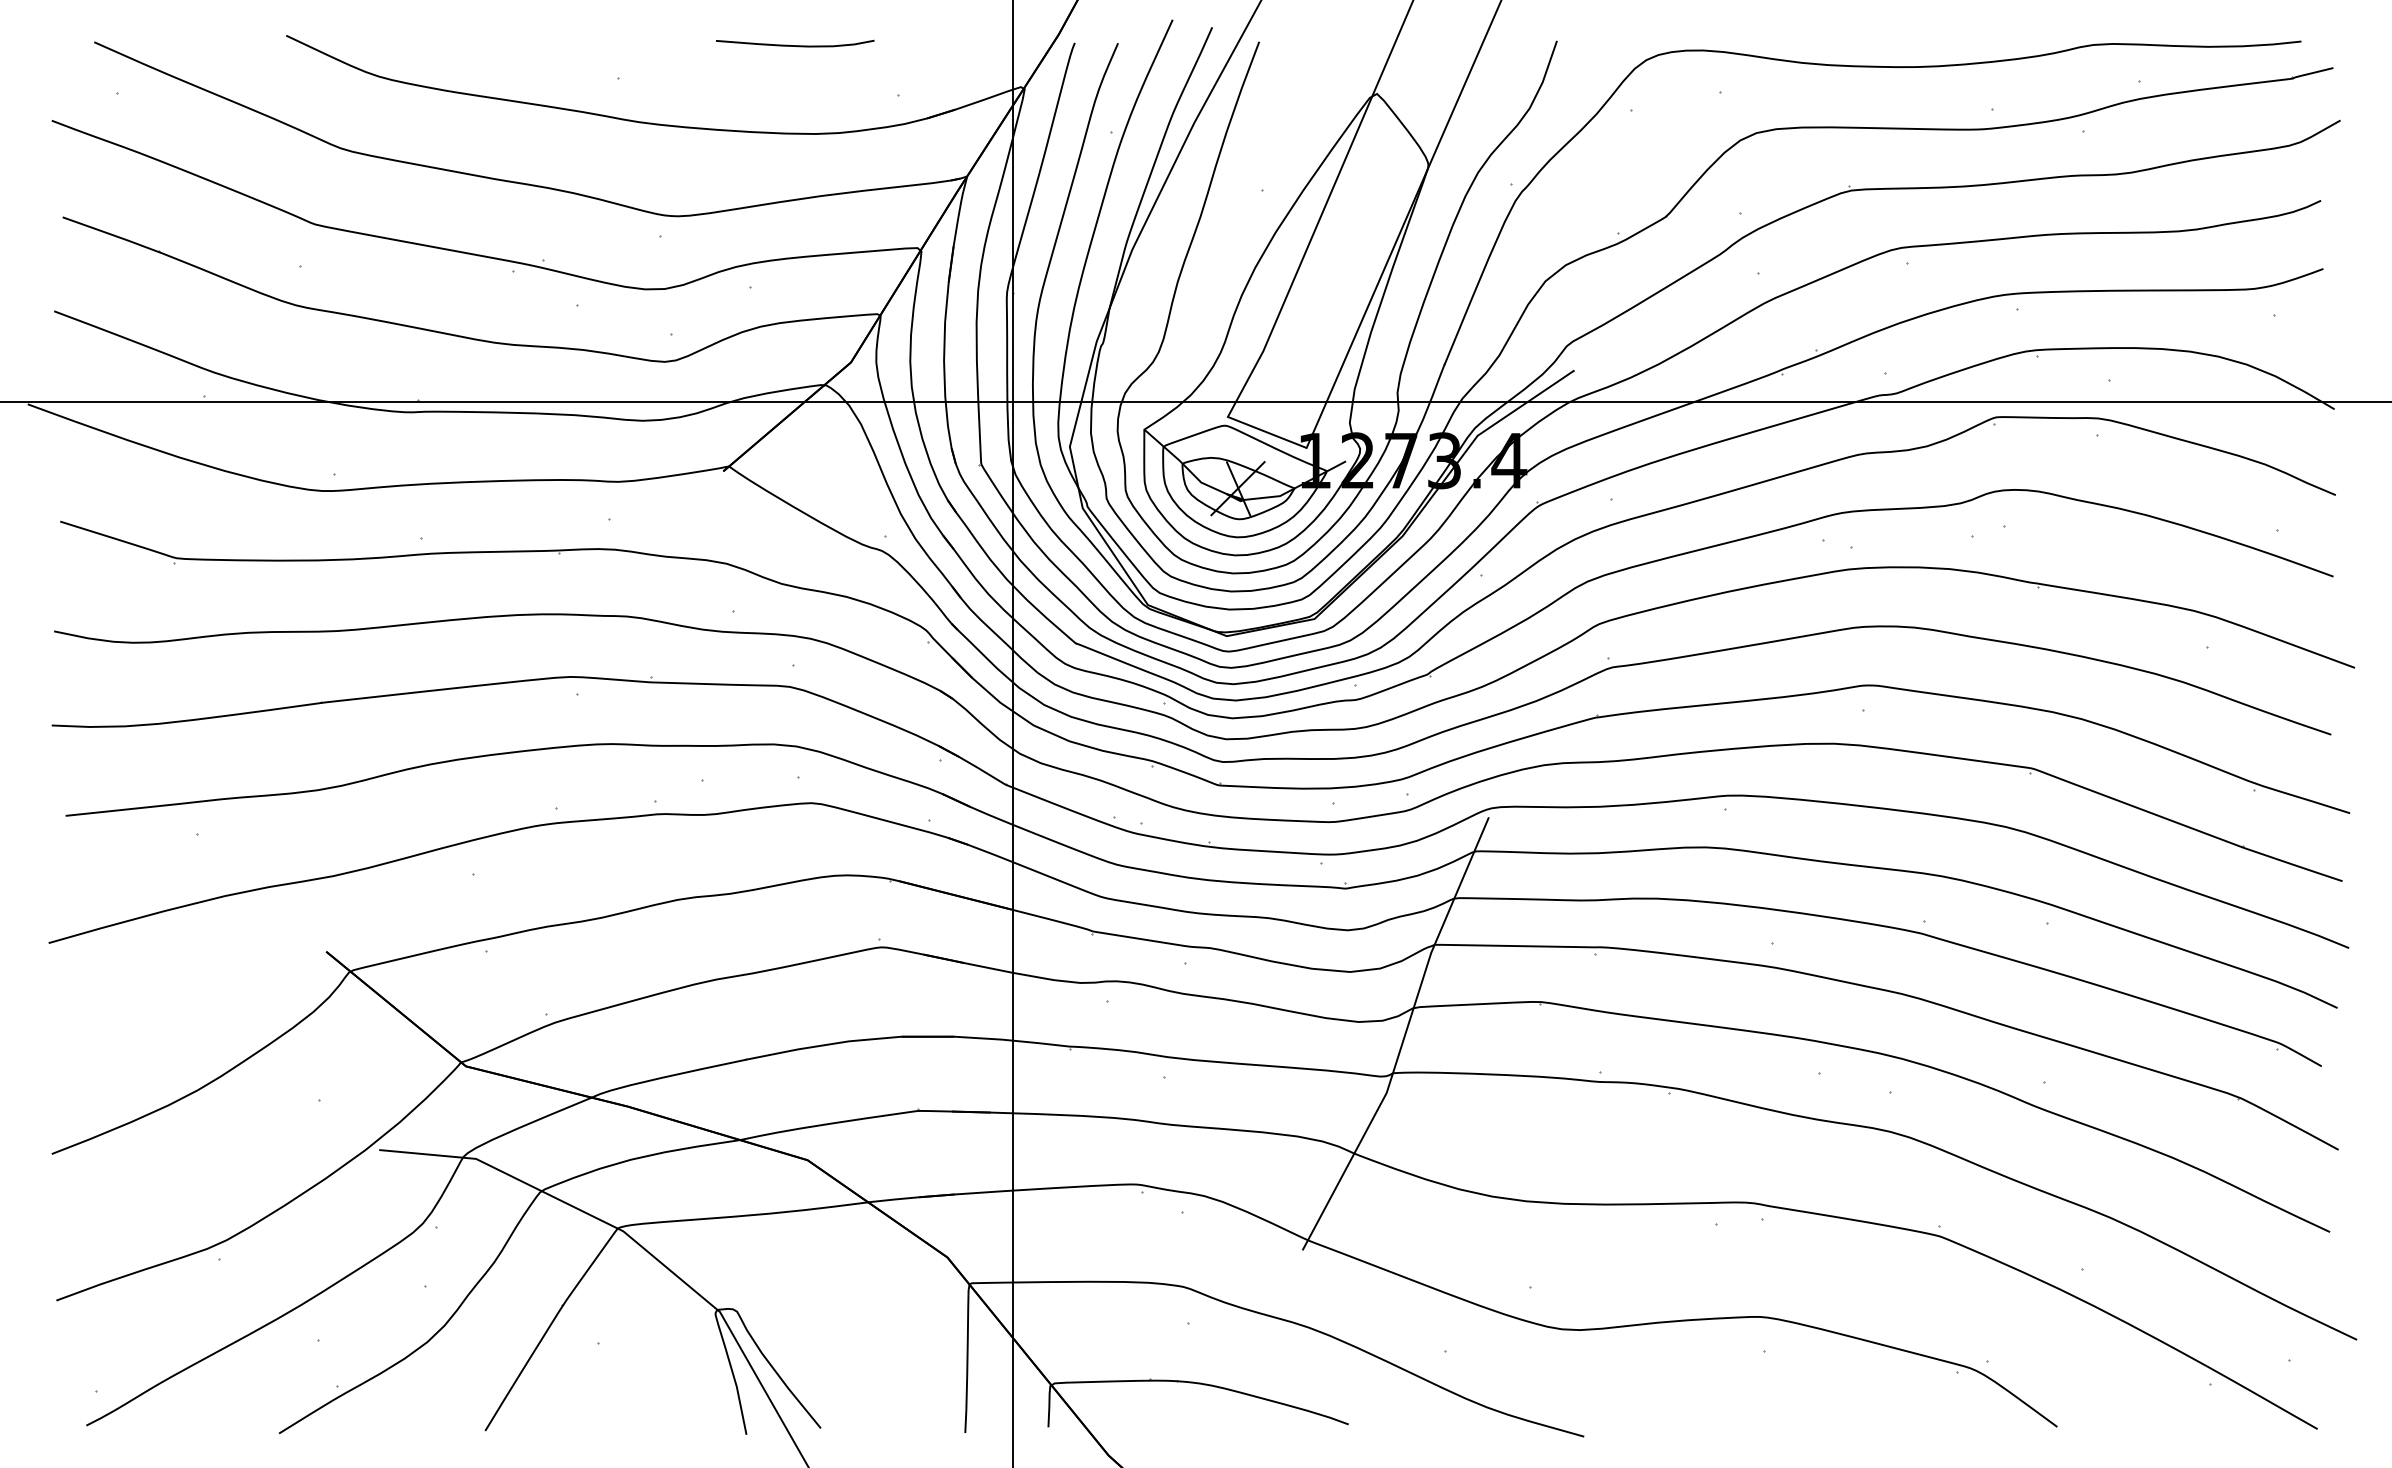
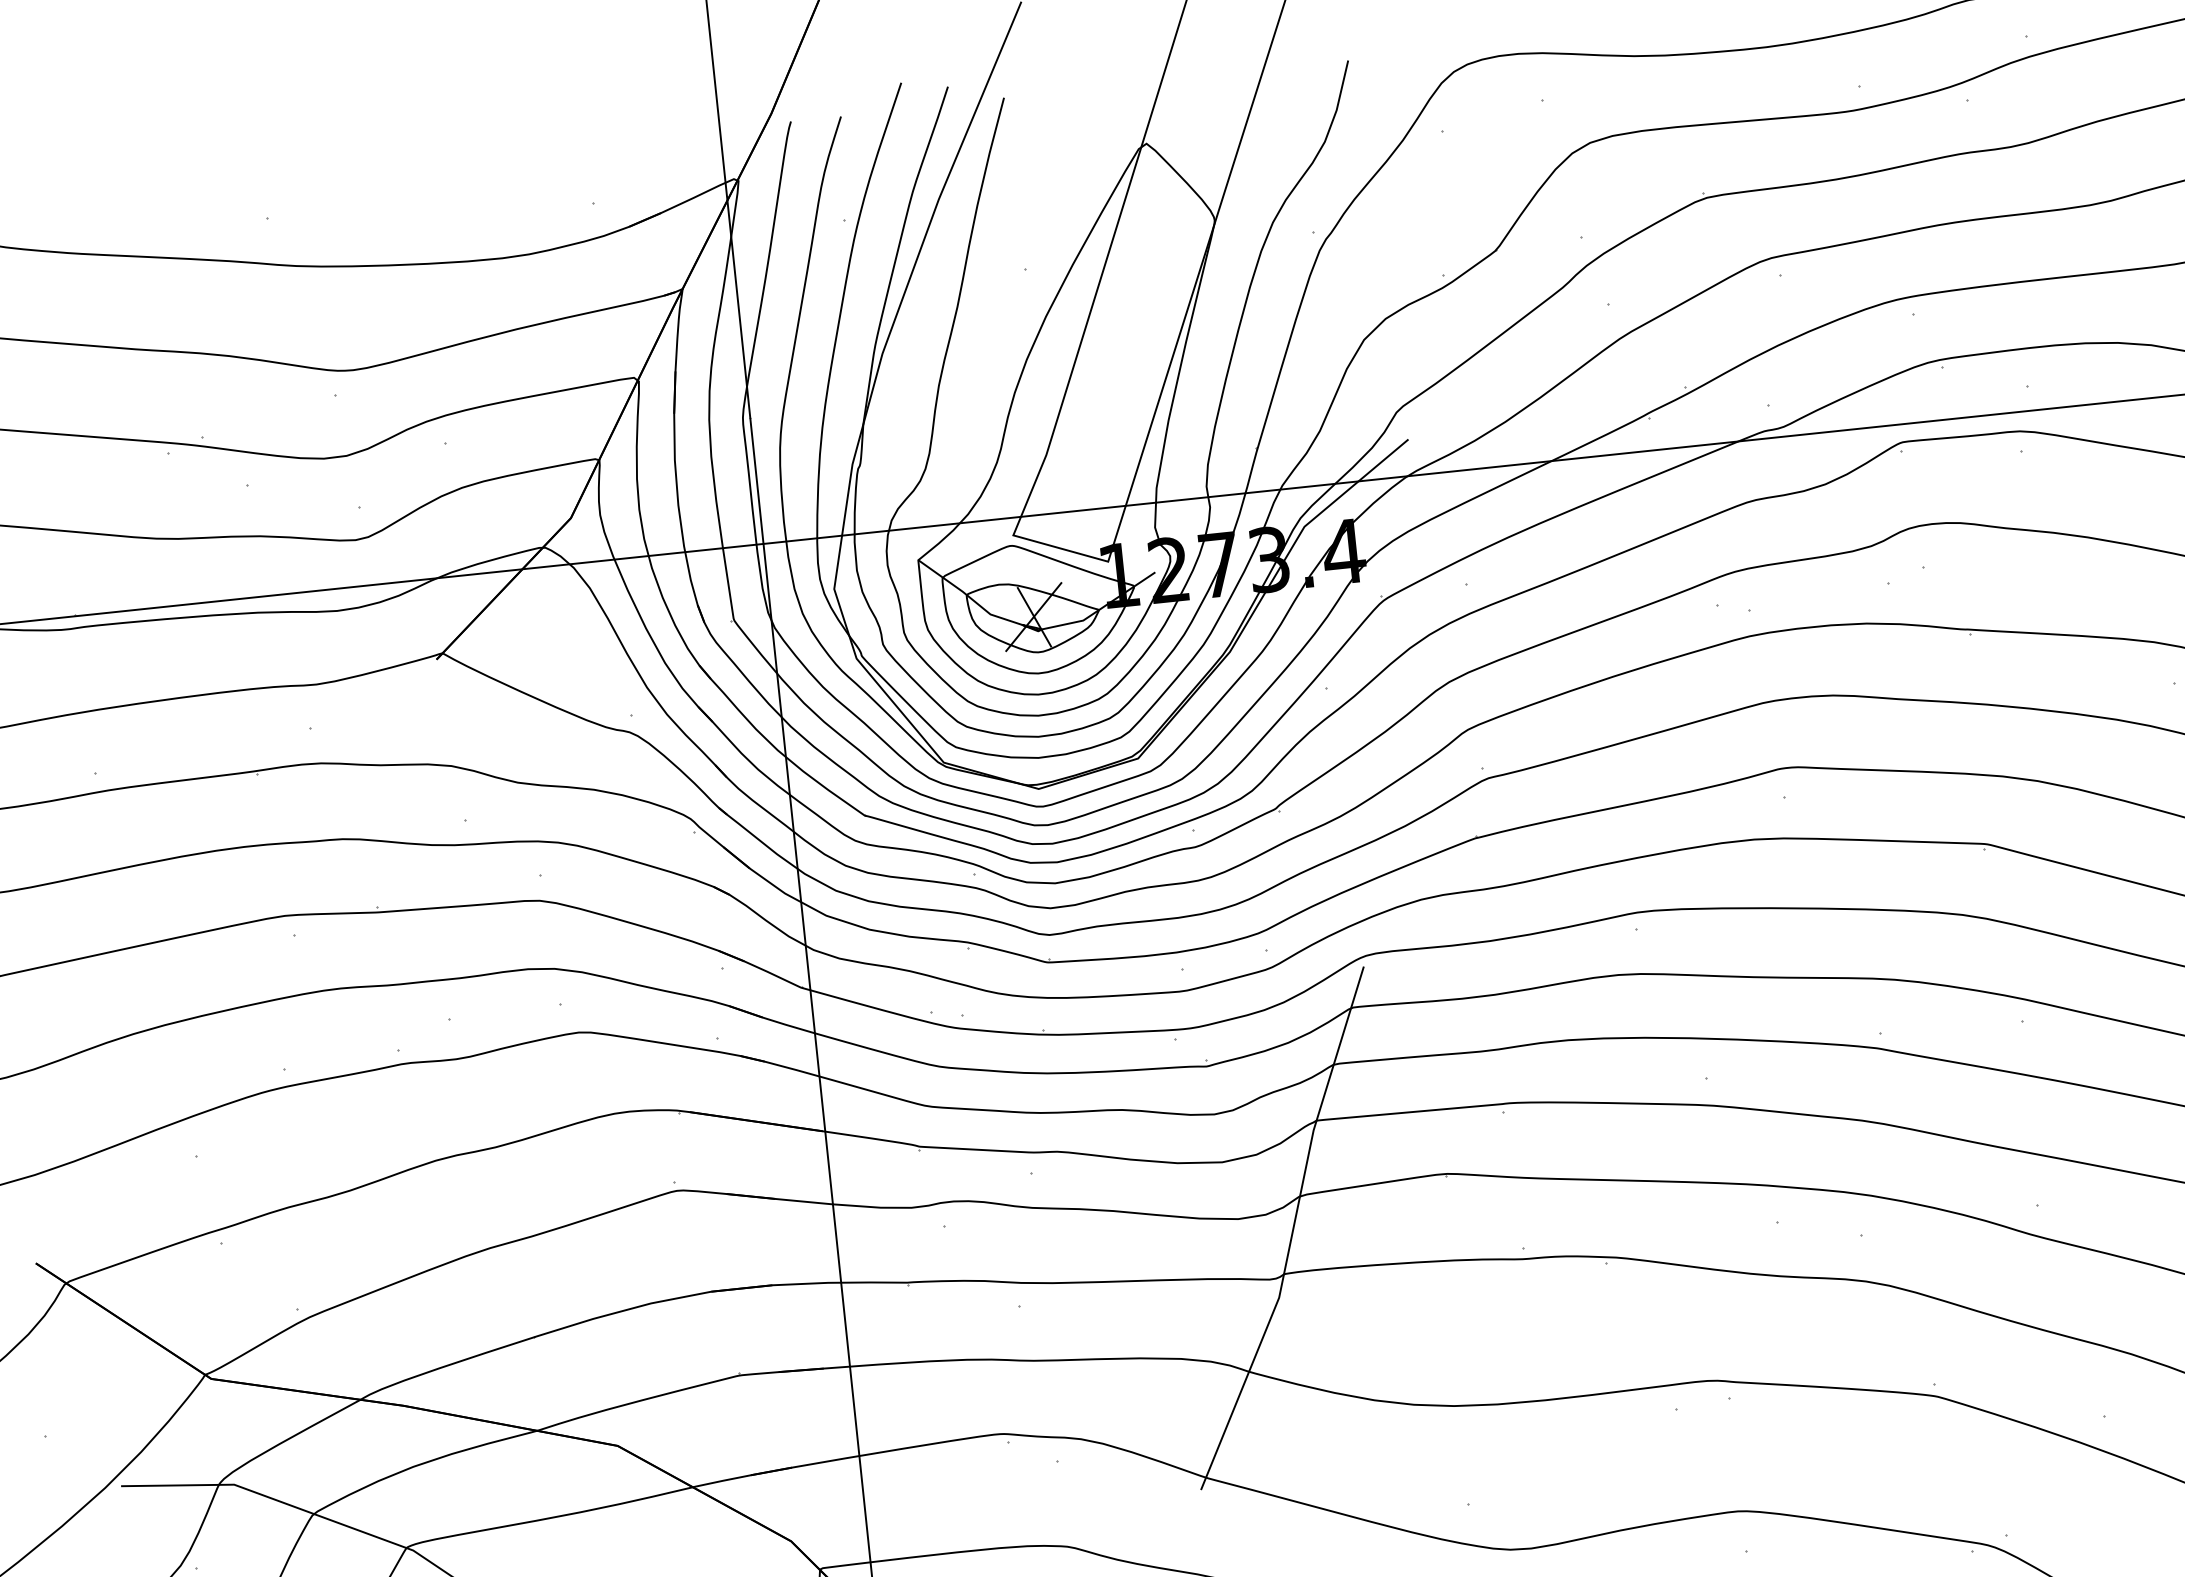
curve: (795, 45) -> (468, 158), removed

